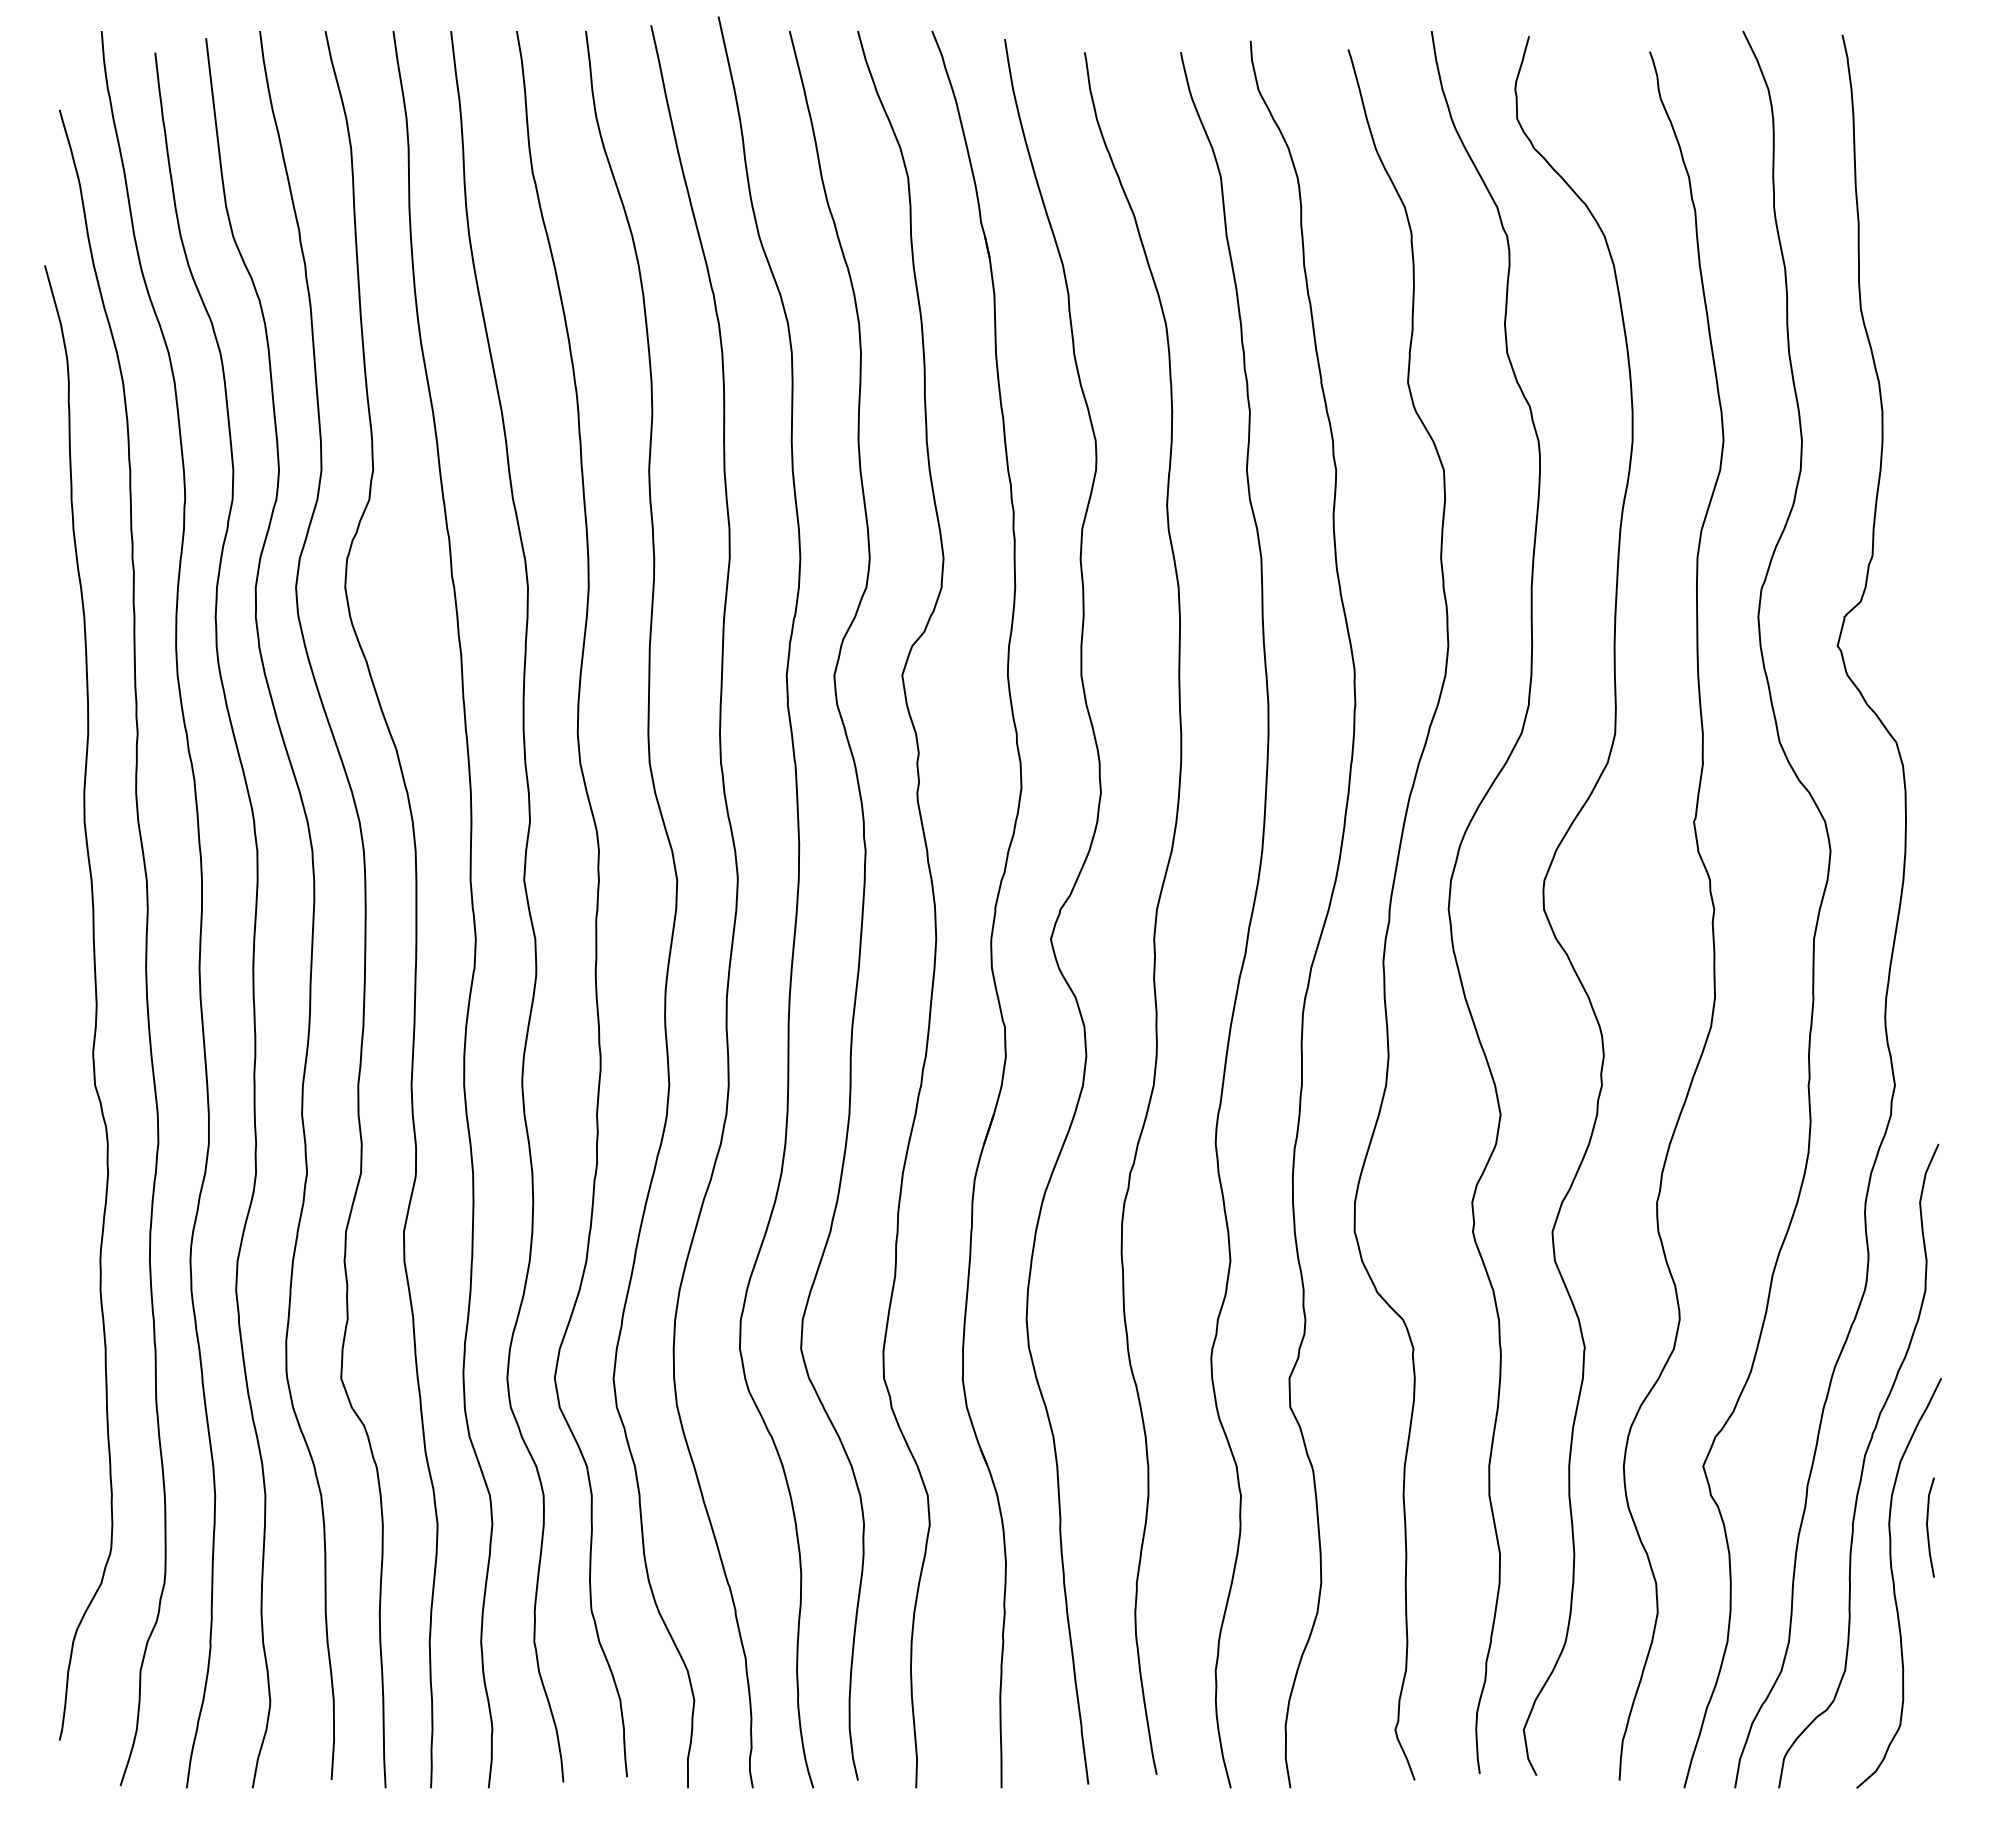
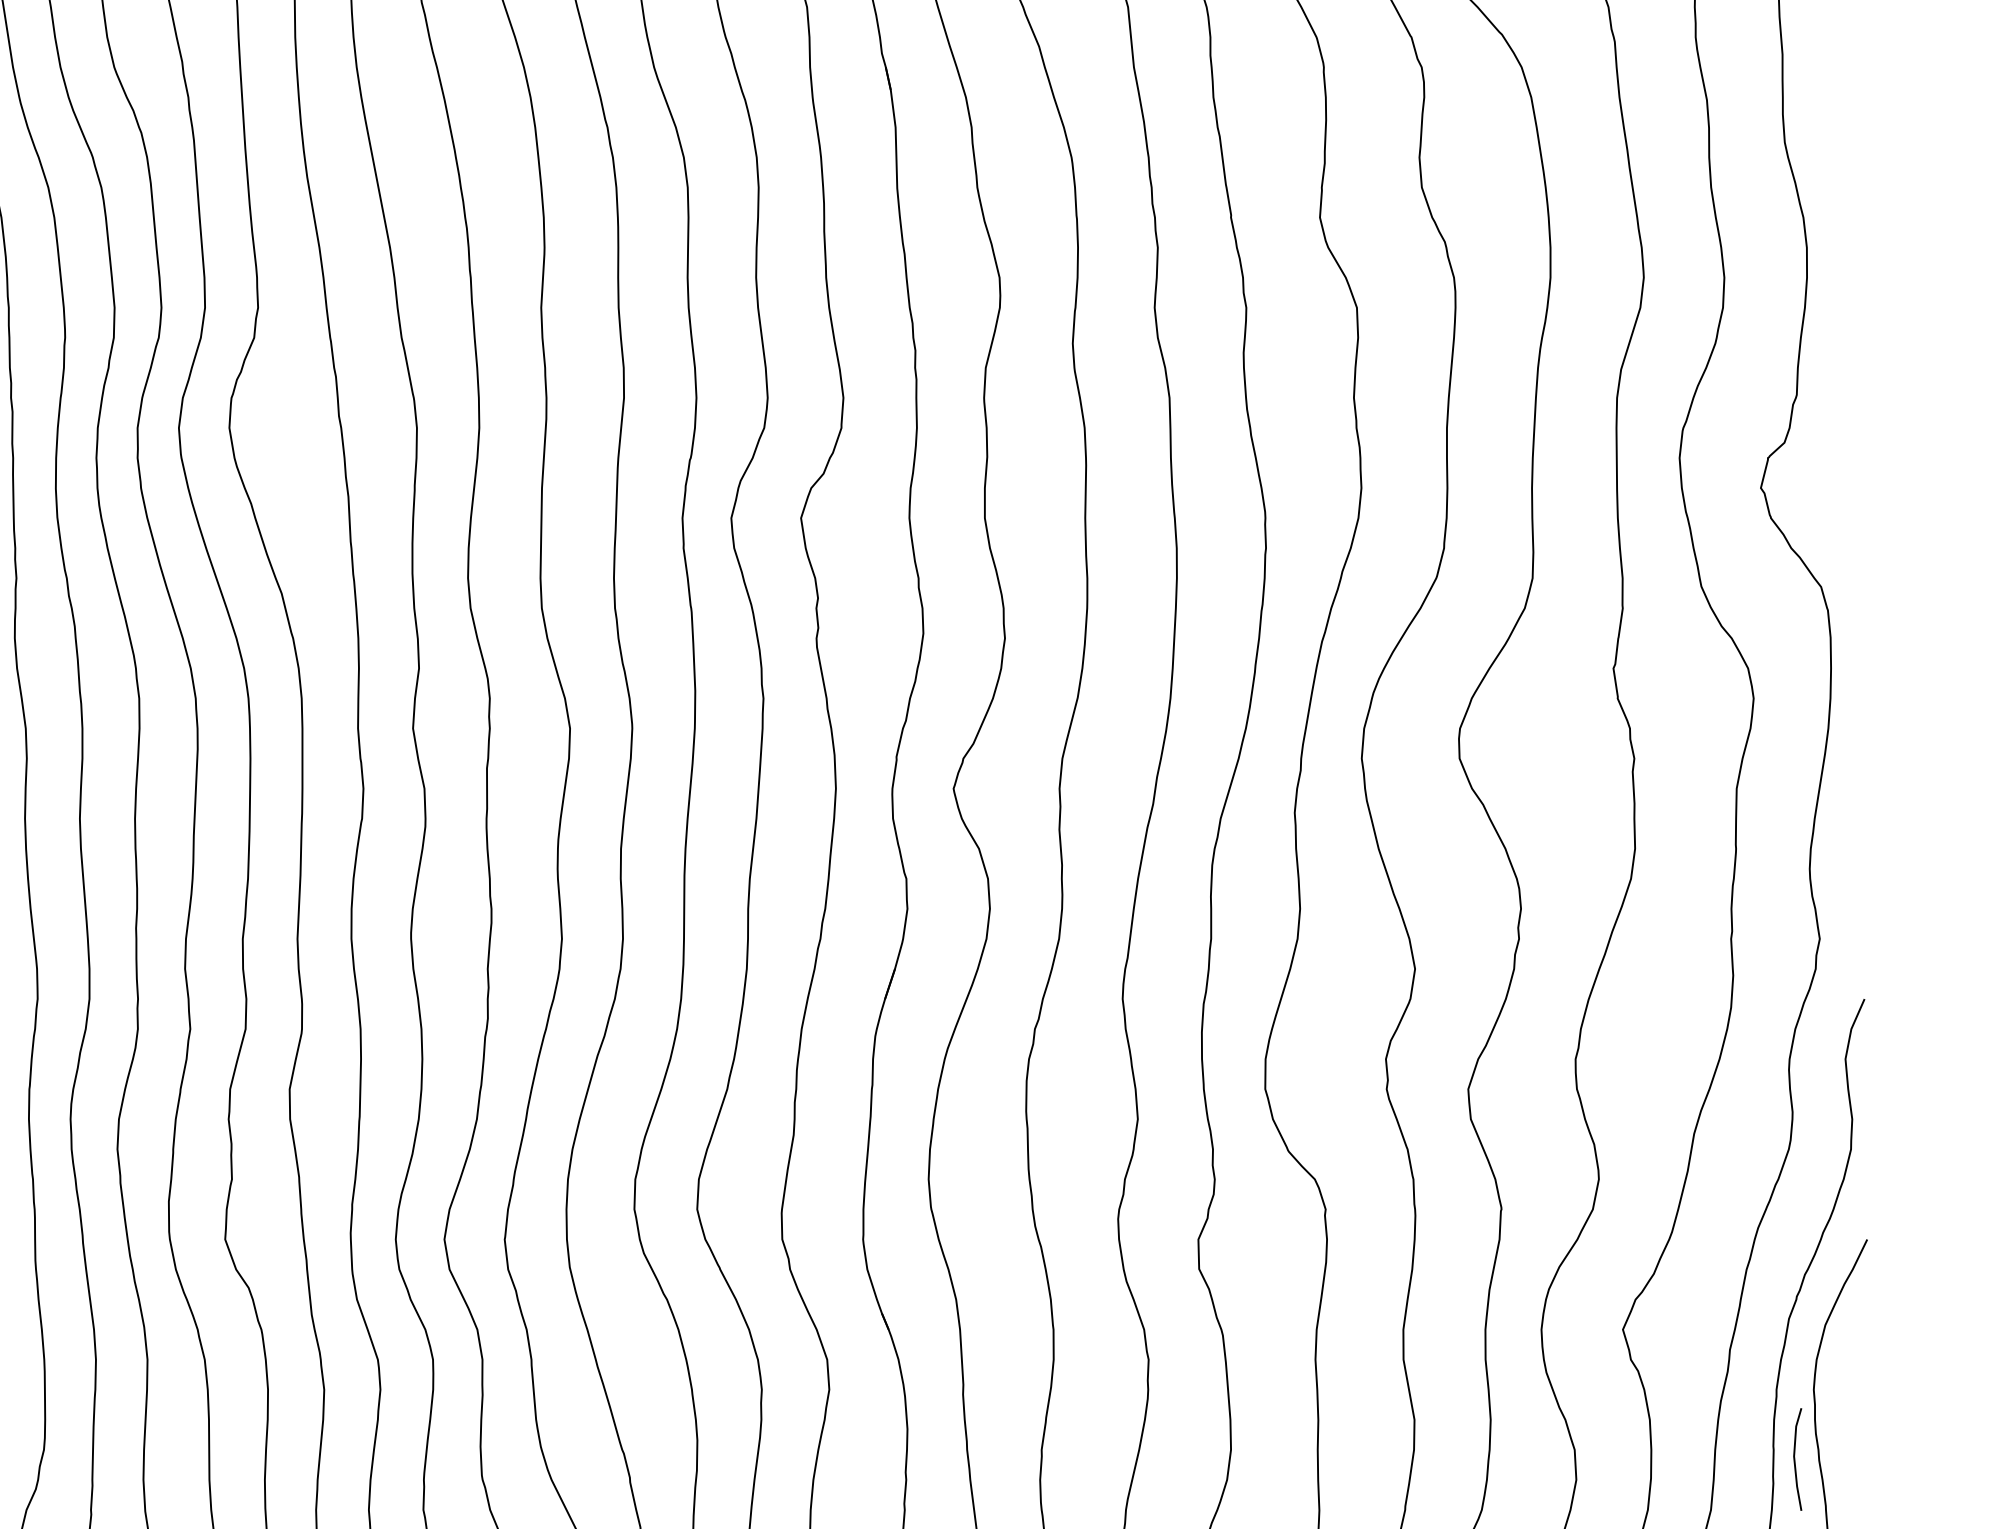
line: (1928, 1527) -> (1795, 1459), moved

